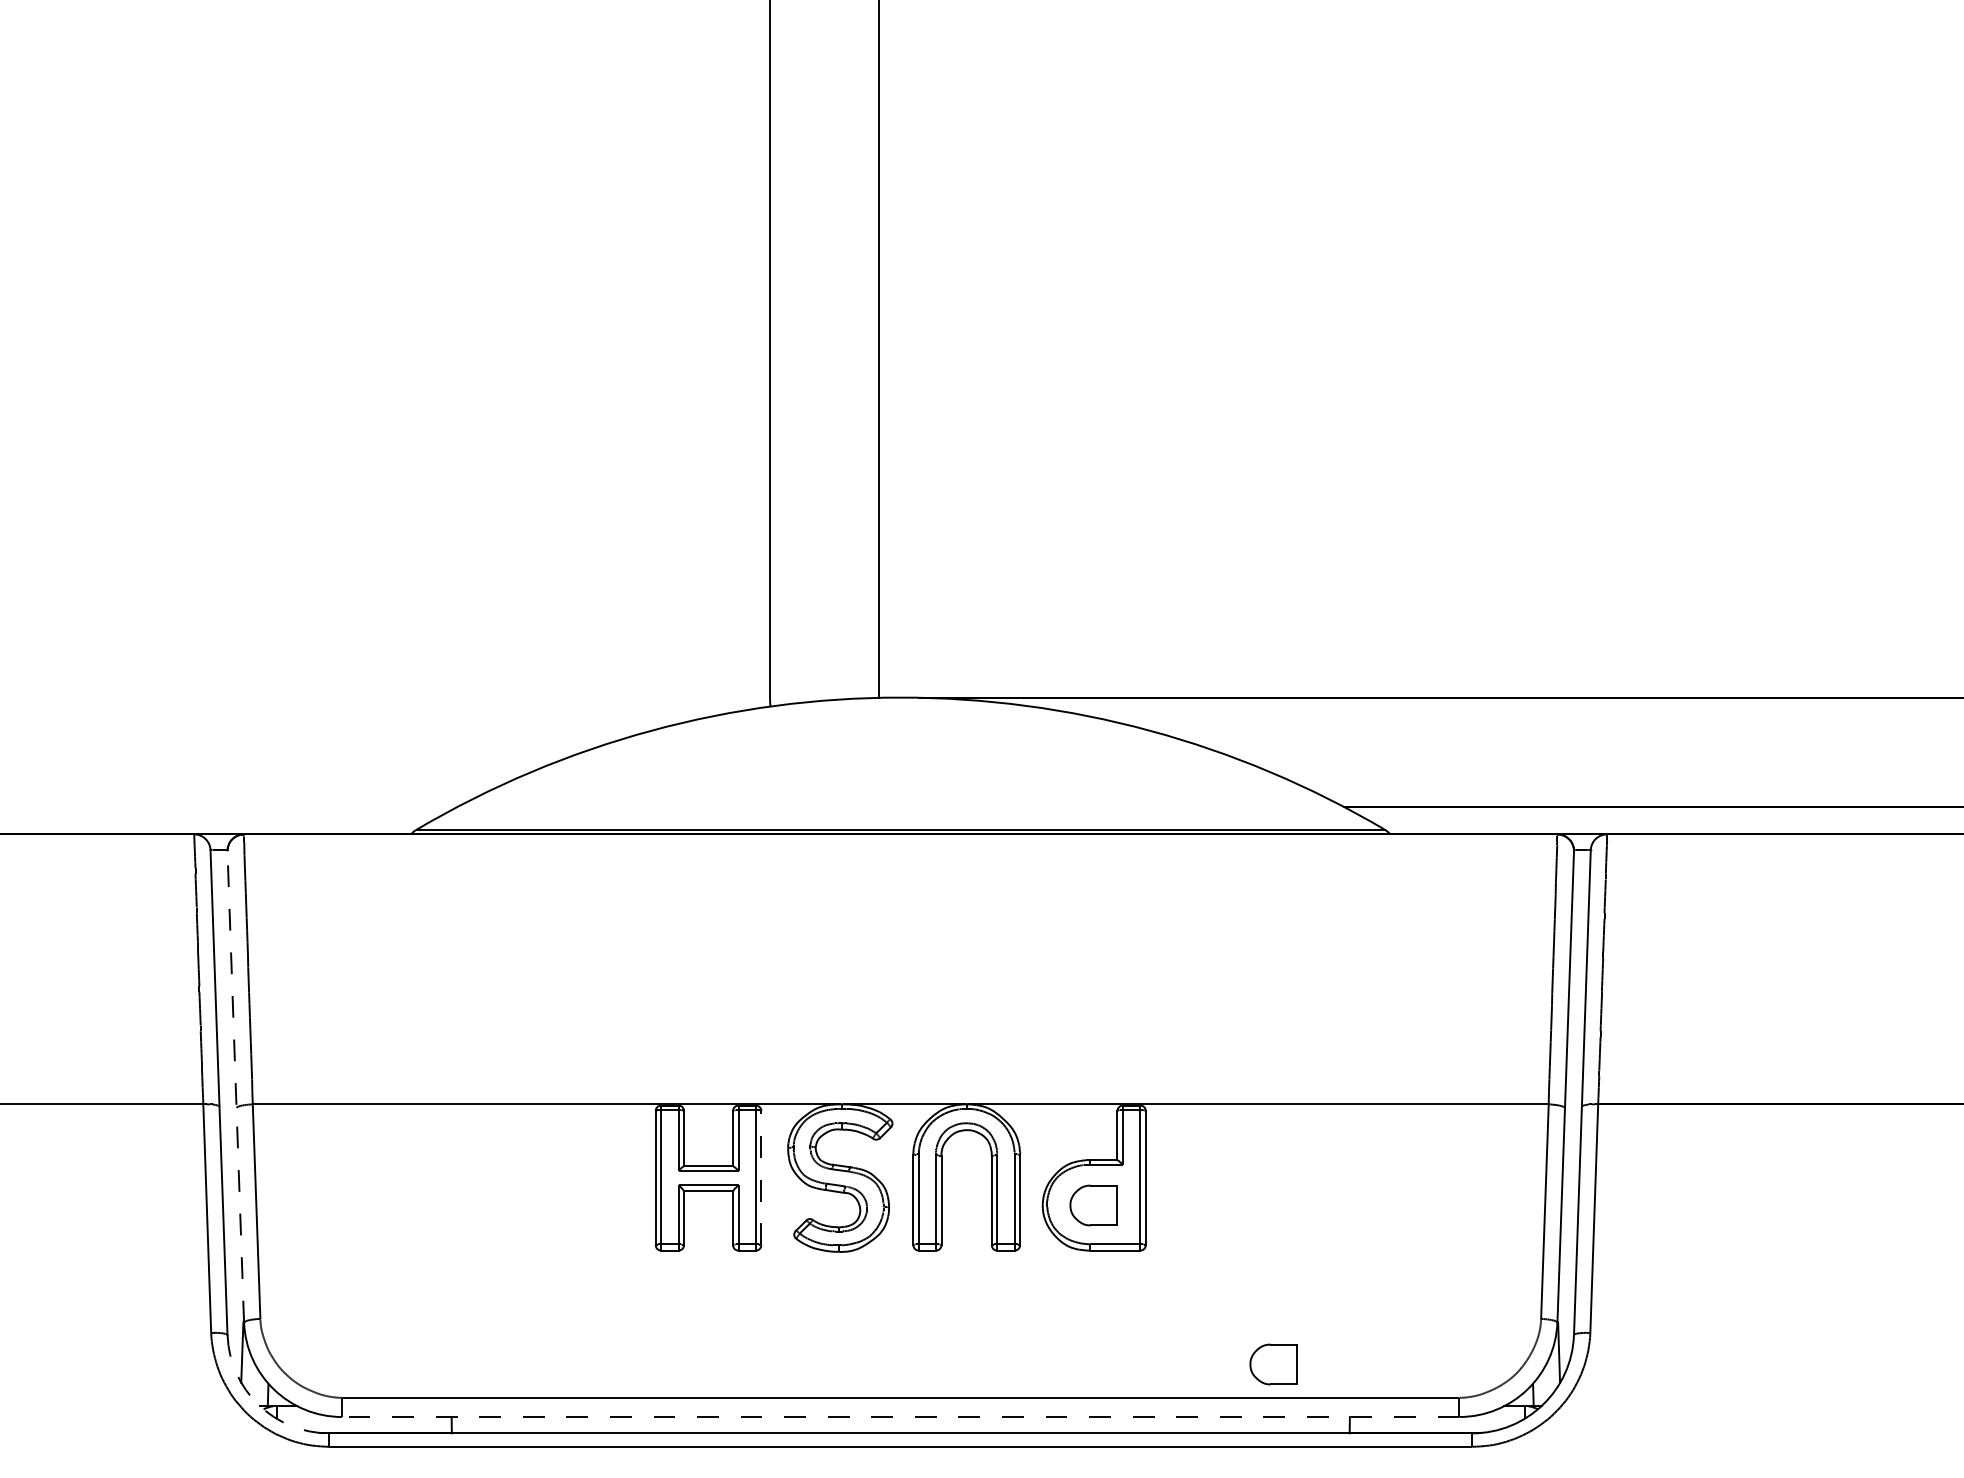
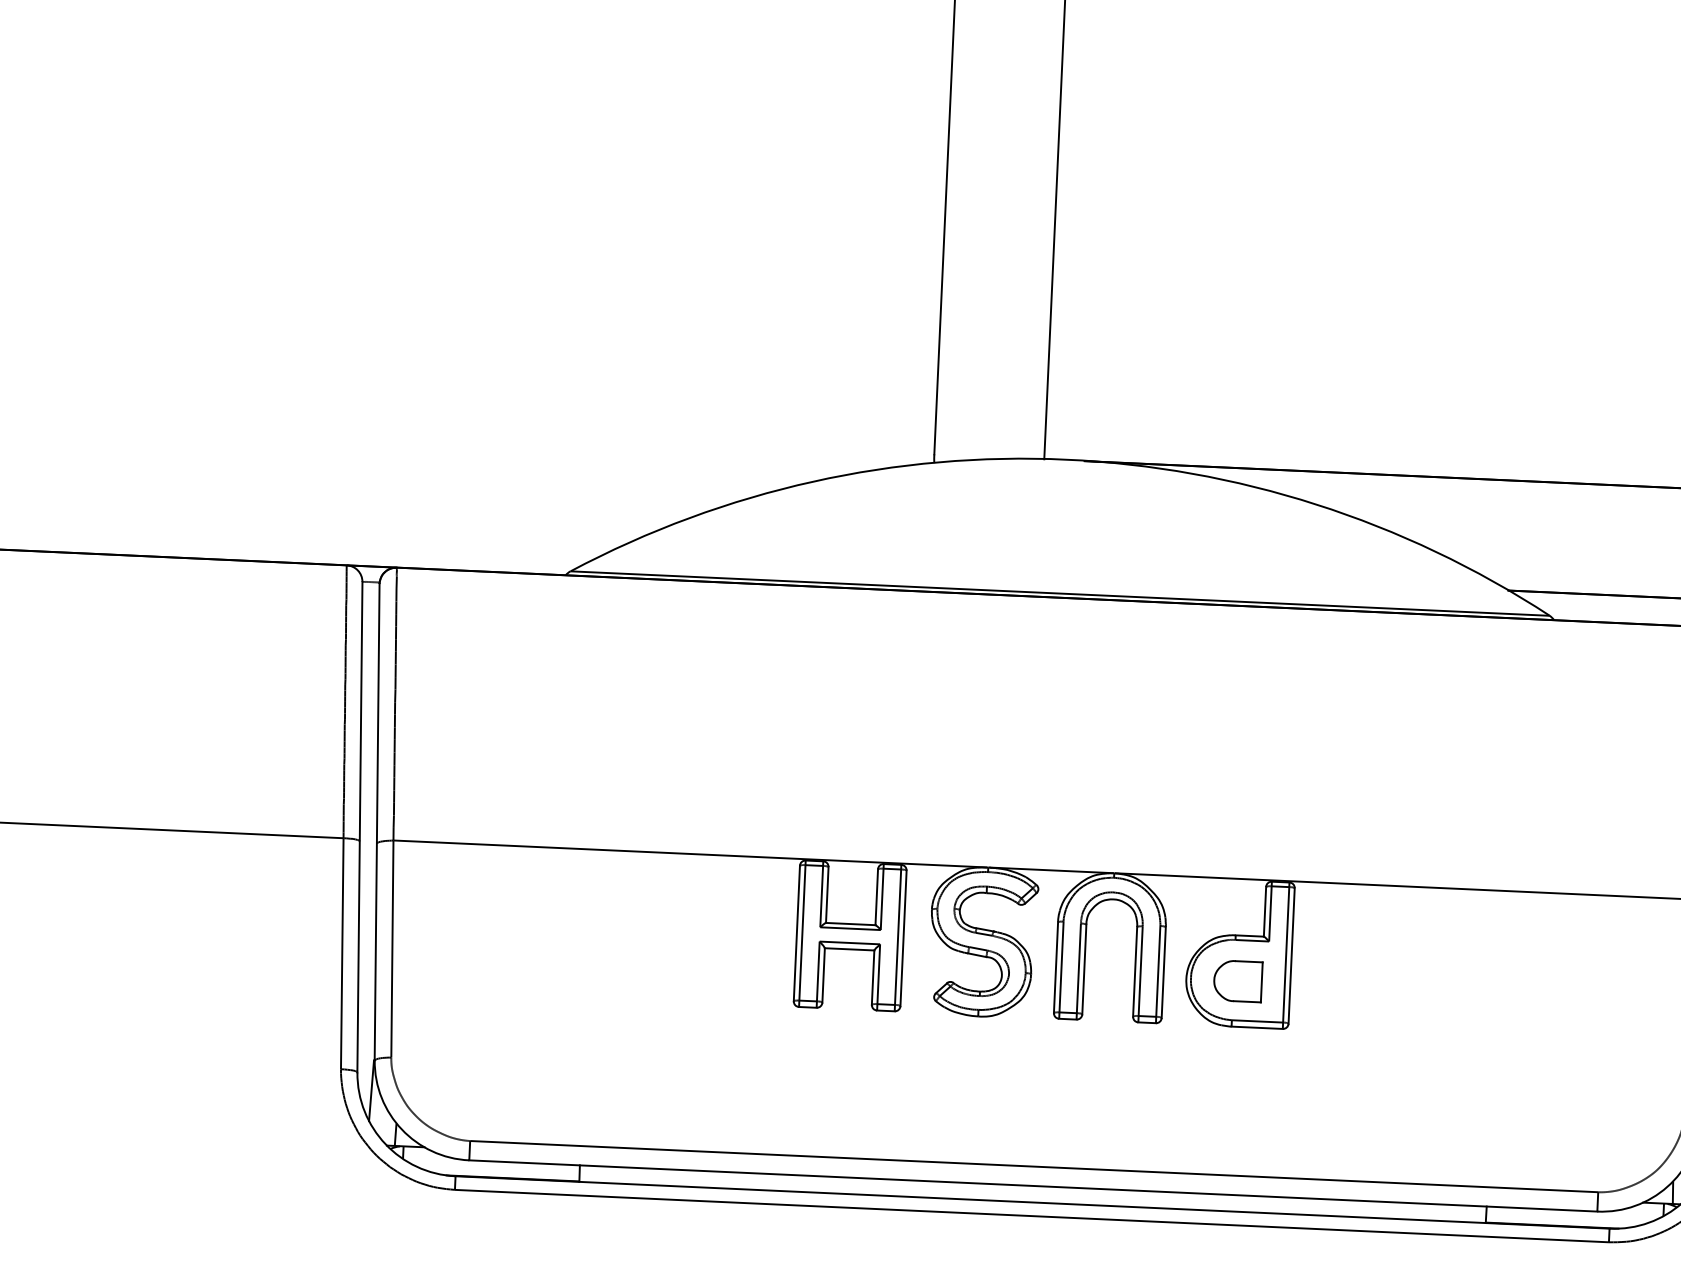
line: (235, 1086) -> (376, 821), dashed -> solid
line: (761, 1177) -> (903, 937), dashed -> solid
part: (1273, 1364) -> (1412, 1150), removed
arc: (258, 1404) -> (385, 1143), dashed -> solid
line: (900, 1417) -> (1033, 1186), dashed -> solid

